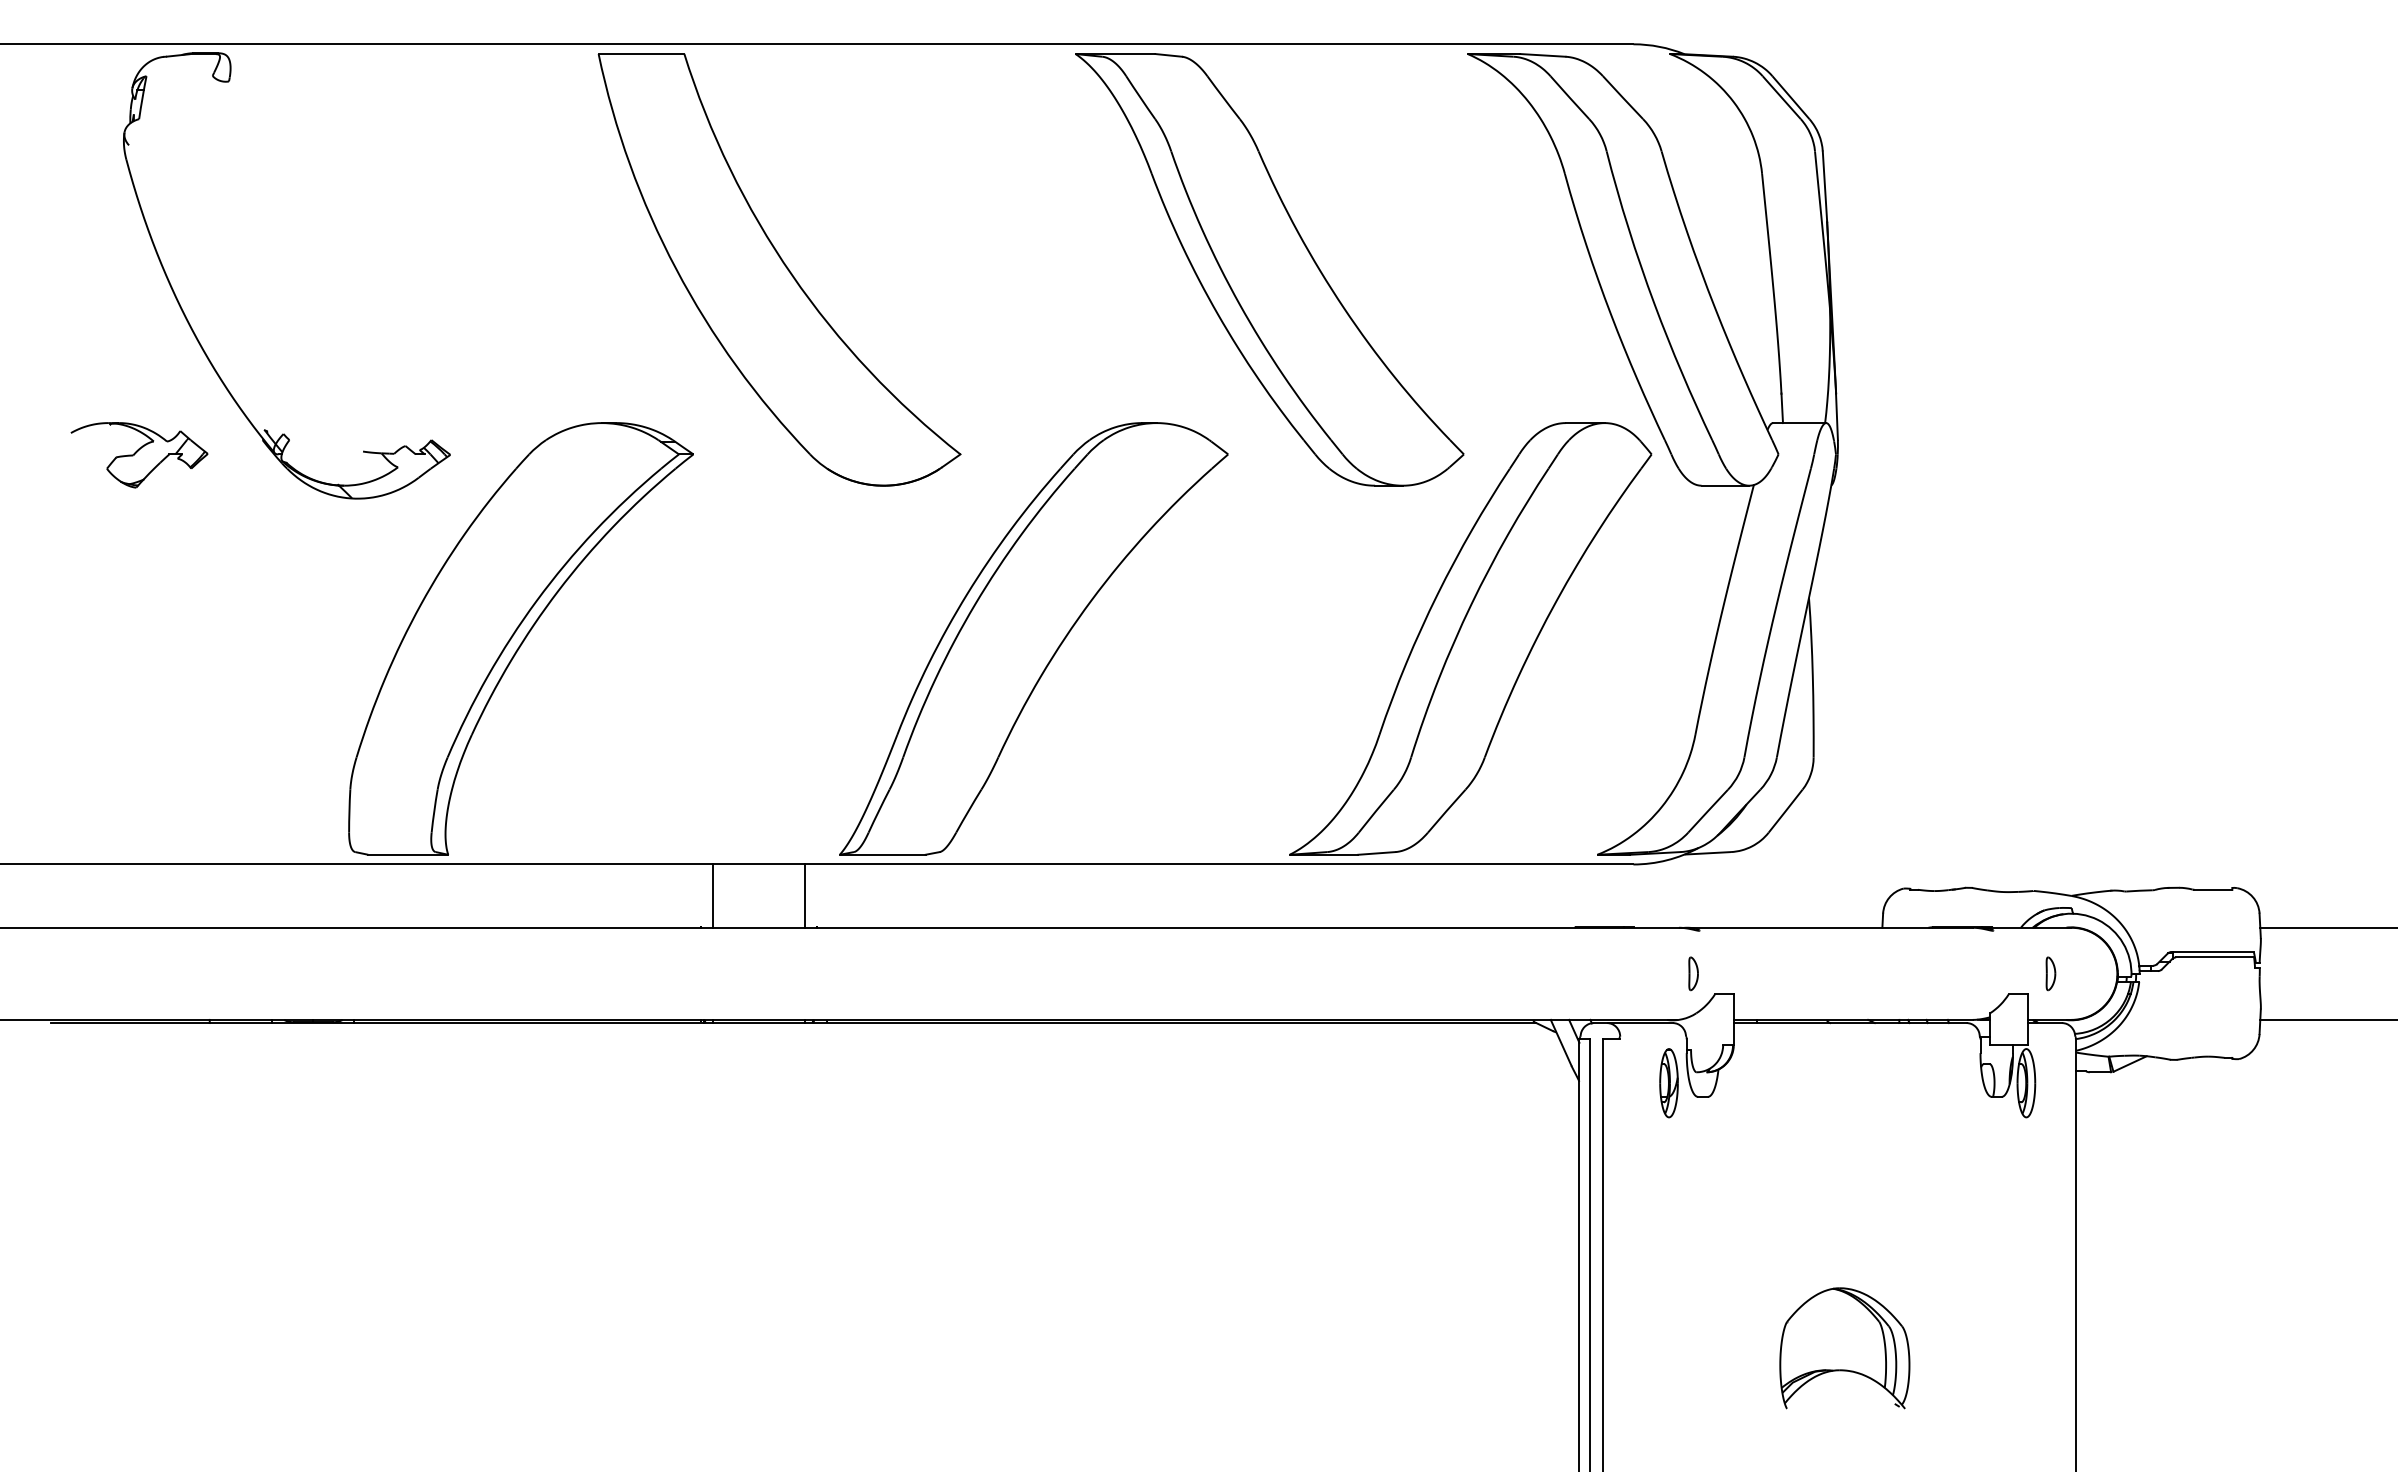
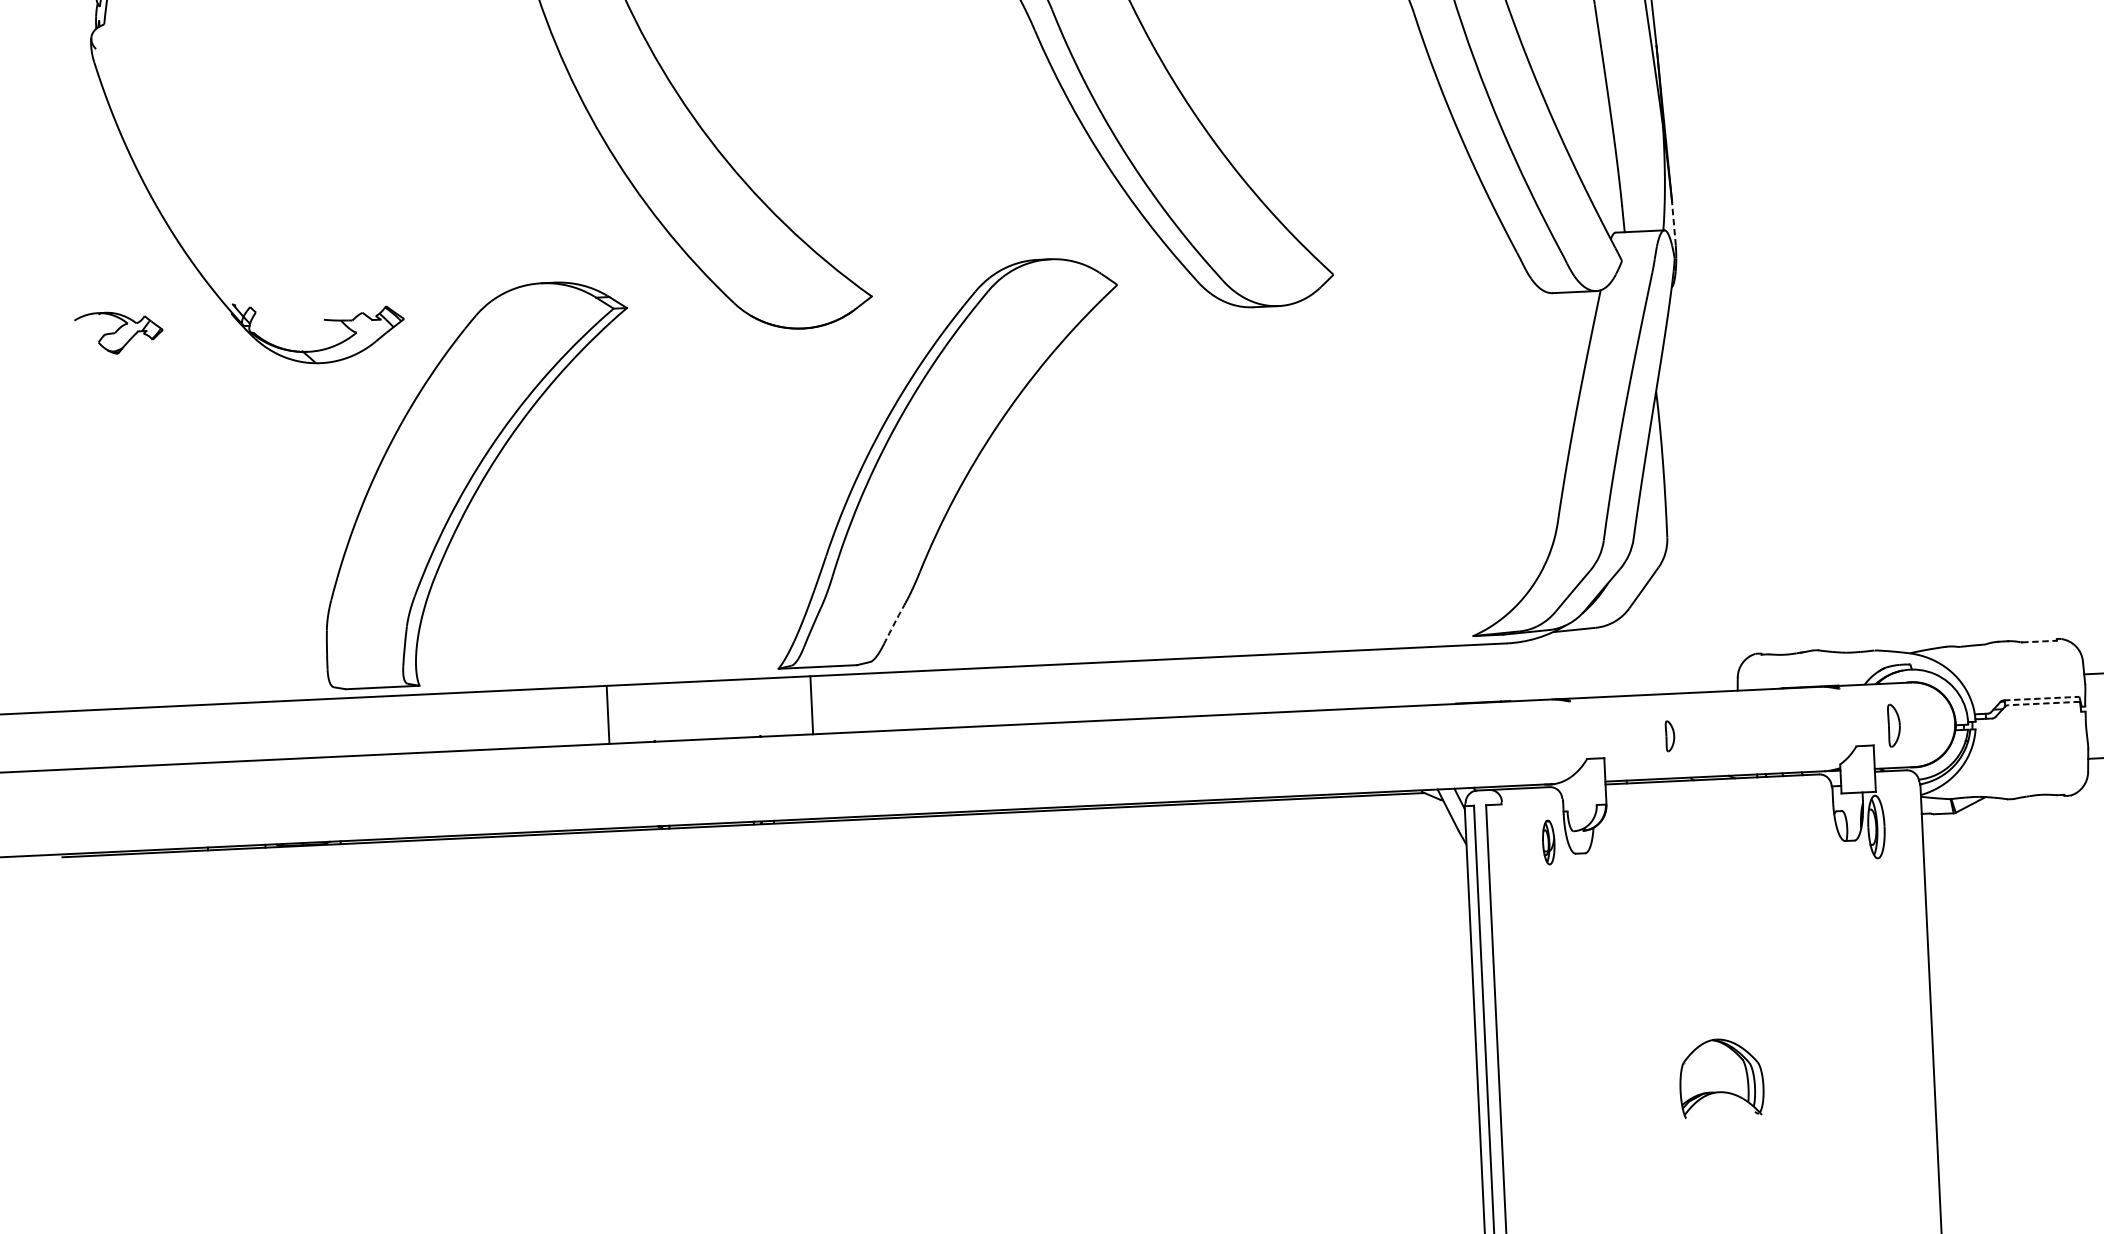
line: (1836, 417) -> (1673, 224), solid -> dashed
part: (139, 455) -> (119, 333), size x0.7
part: (1470, 638) -> (1347, 443), removed
arc: (968, 810) -> (894, 622), solid -> dashed
line: (2213, 889) -> (2039, 641), solid -> dashed
line: (712, 895) -> (607, 714), moved
line: (805, 895) -> (812, 704), moved
line: (2213, 951) -> (2042, 698), solid -> dashed
line: (2215, 957) -> (2044, 703), solid -> dashed
part: (1693, 973) -> (1670, 735), moved
part: (2050, 973) -> (1893, 725), size x1.4
part: (1668, 1083) -> (1548, 842), size x0.7
part: (1844, 1348) -> (1721, 1078), size x0.7

